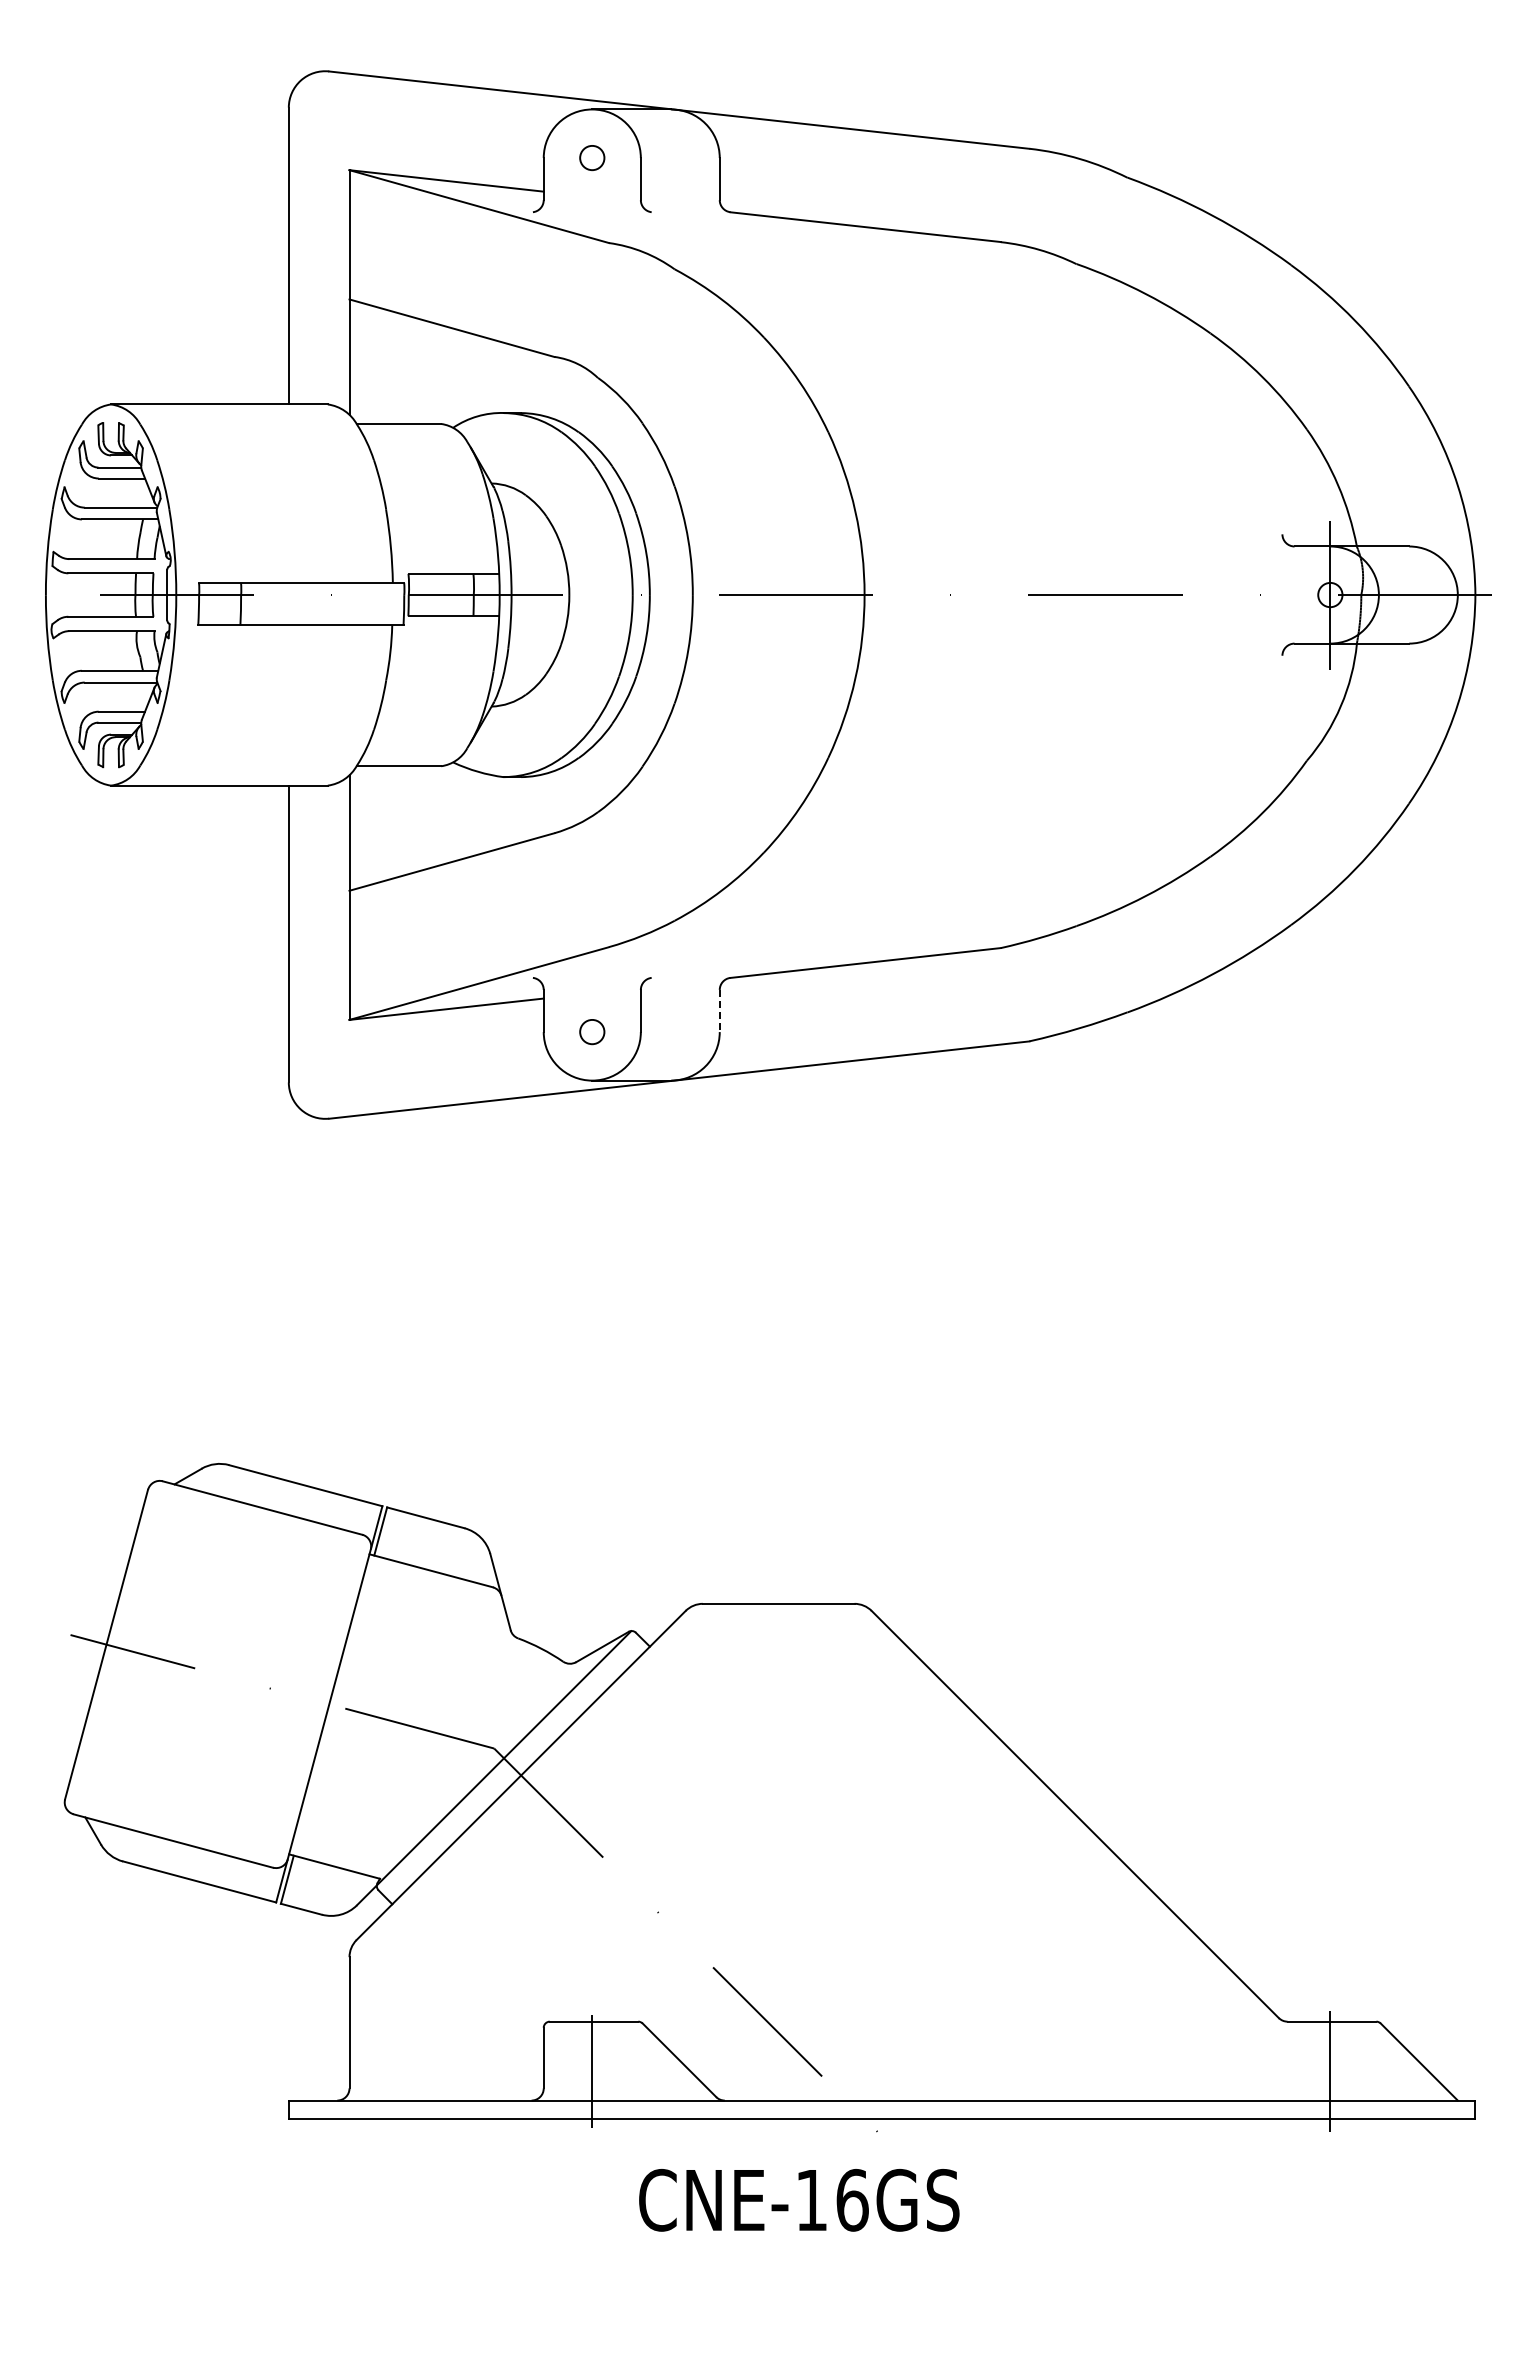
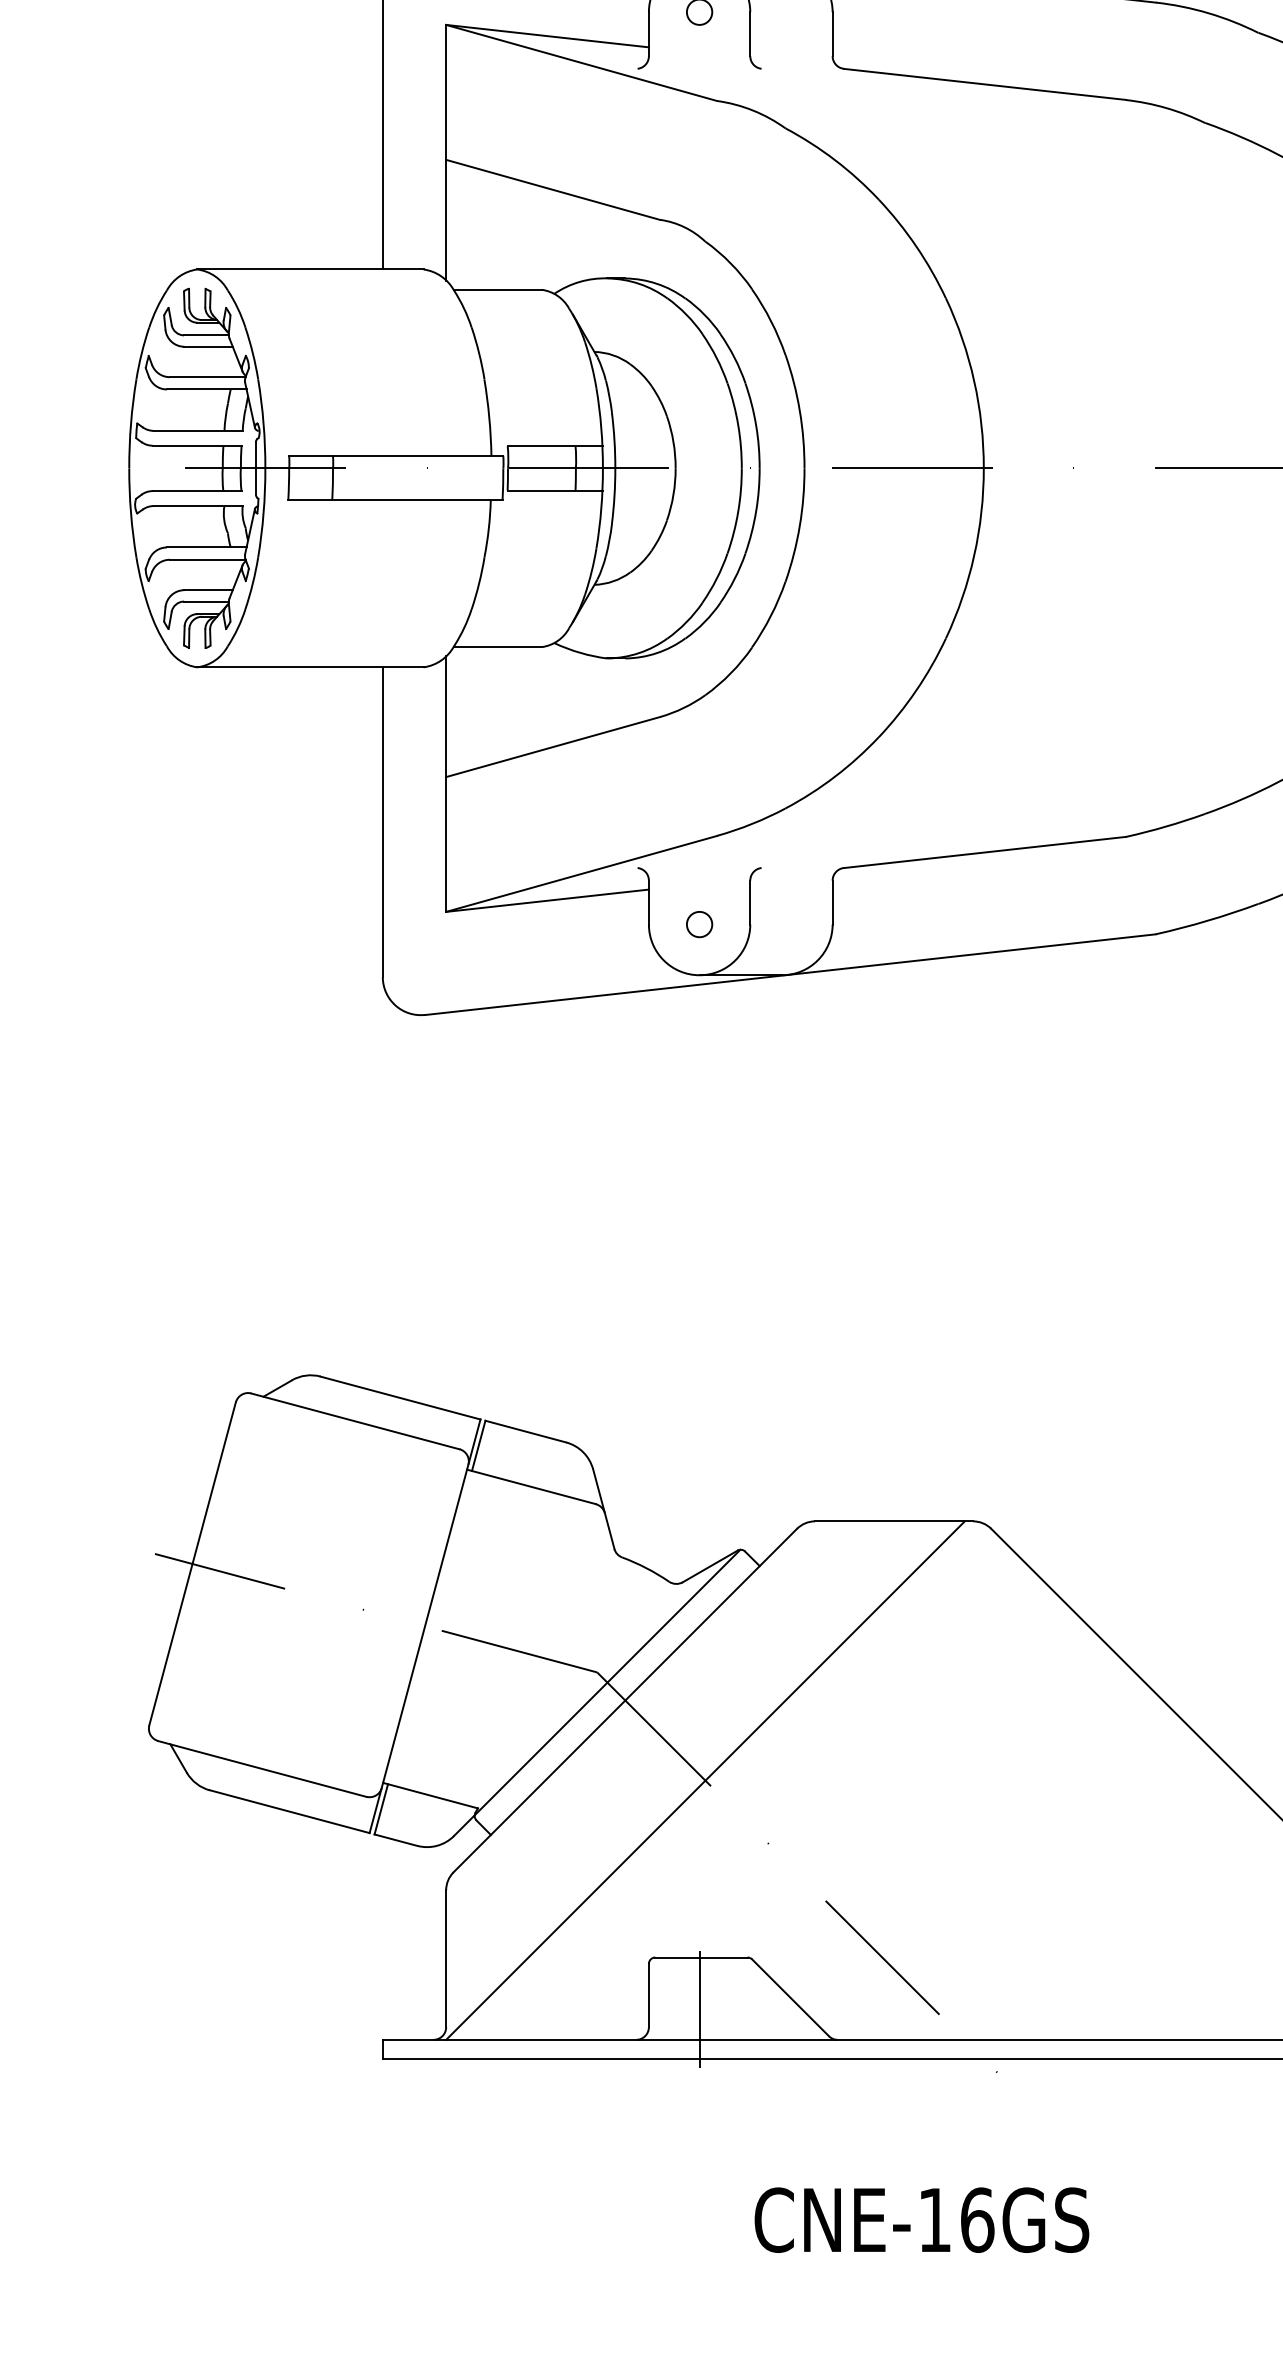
line: (719, 1011) -> (832, 903), dashed -> solid
line: (597, 1851) -> (705, 1779), added
text: (799, 2200) -> (922, 2220), moved

